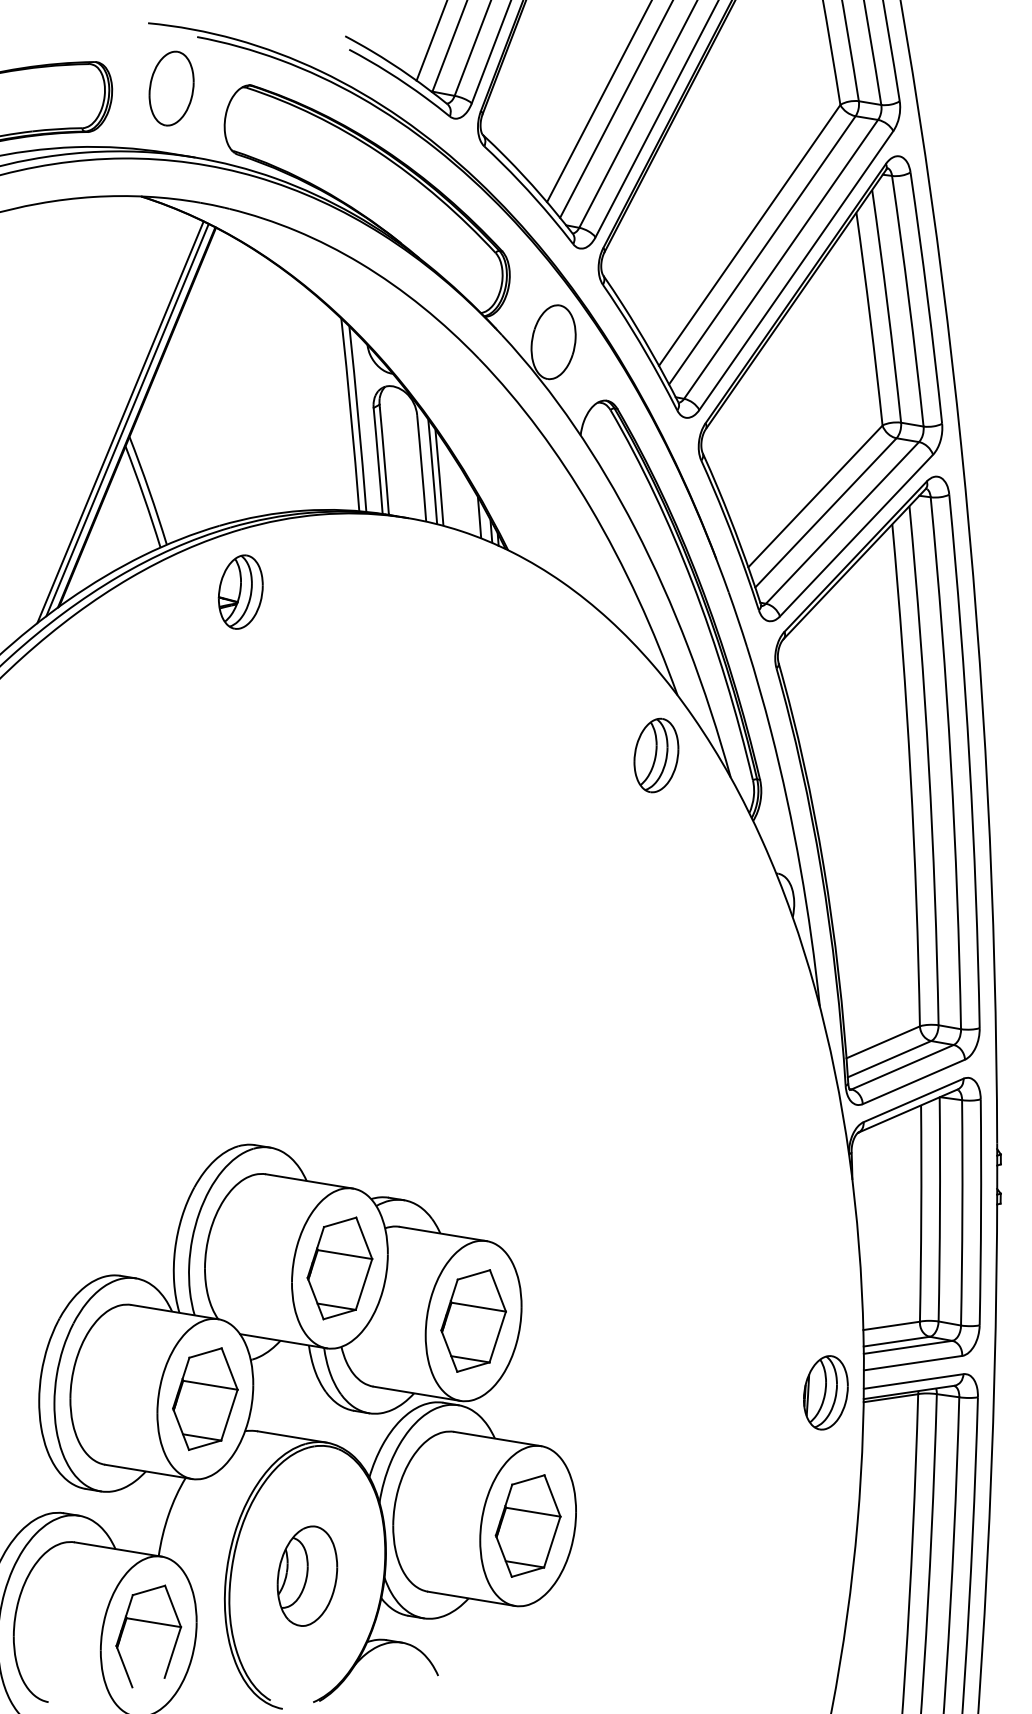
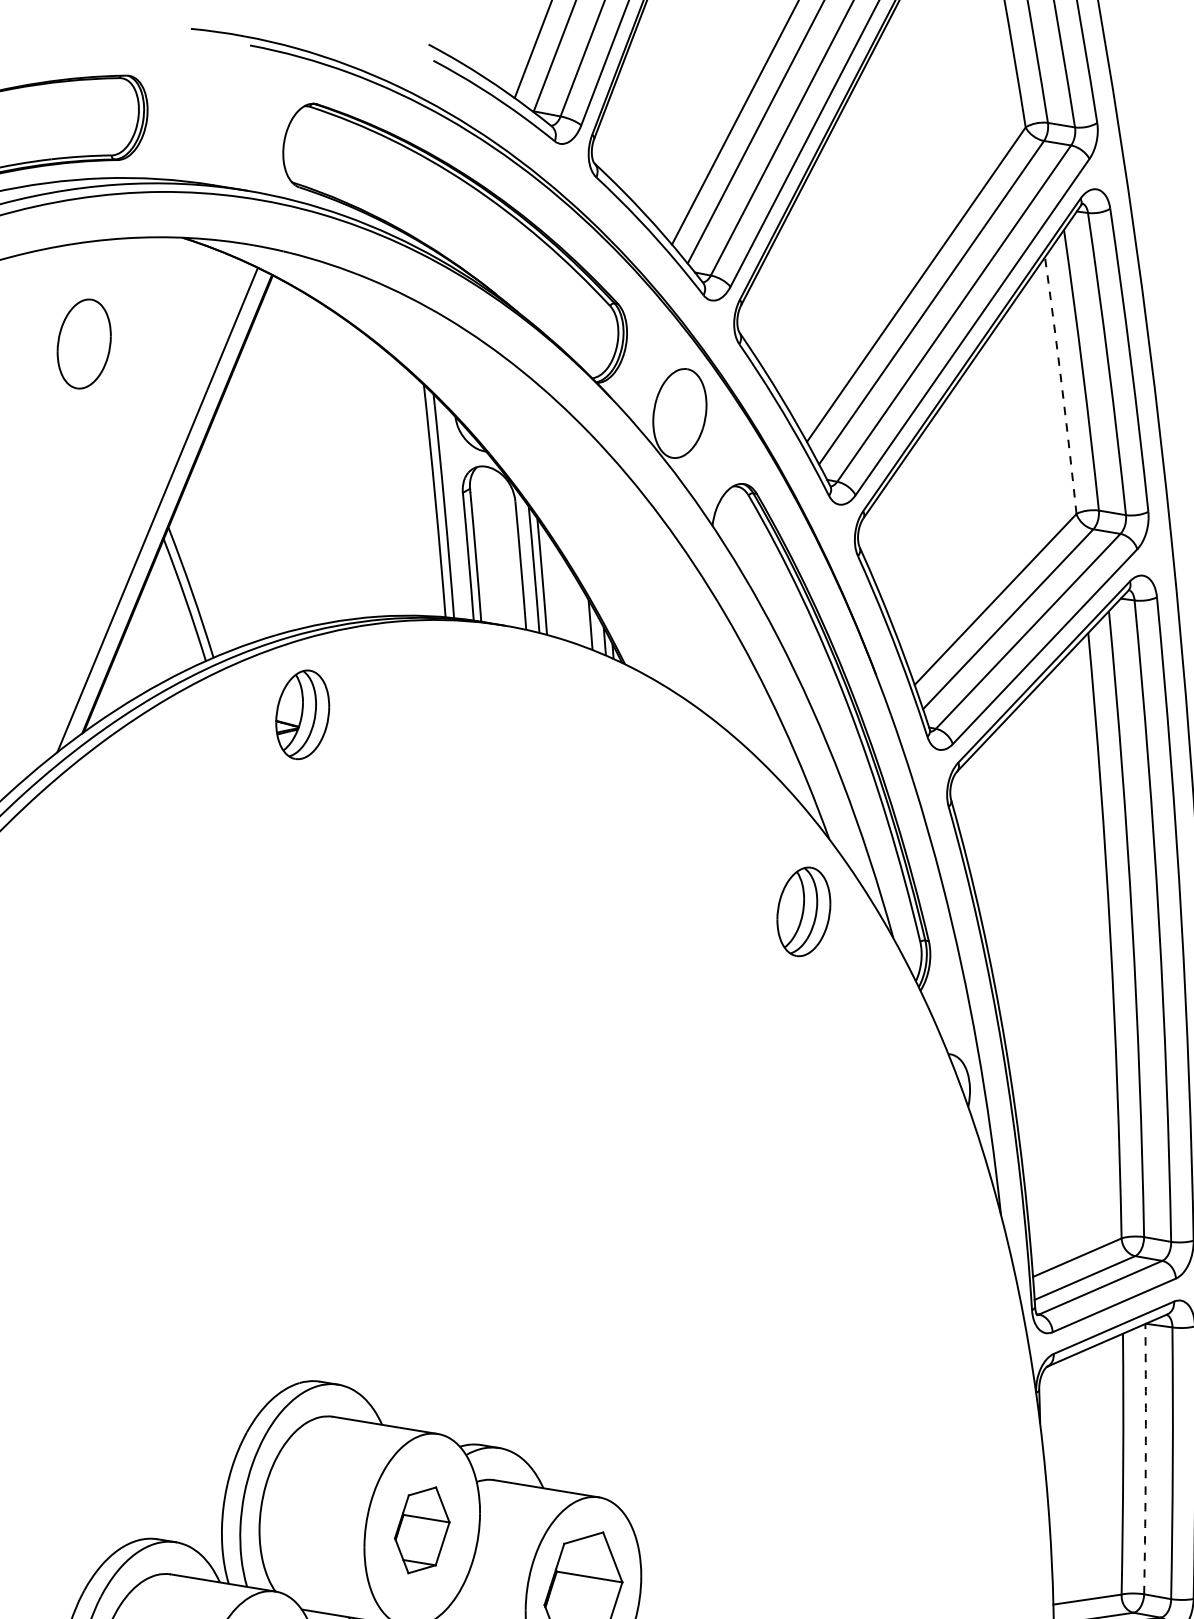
part: (171, 88) -> (84, 343), moved
arc: (870, 319) -> (1061, 386), solid -> dashed
line: (127, 419) -> (166, 506), removed
arc: (939, 1209) -> (1145, 1459), solid -> dashed
part: (339, 1268) -> (421, 1530), size x0.7

